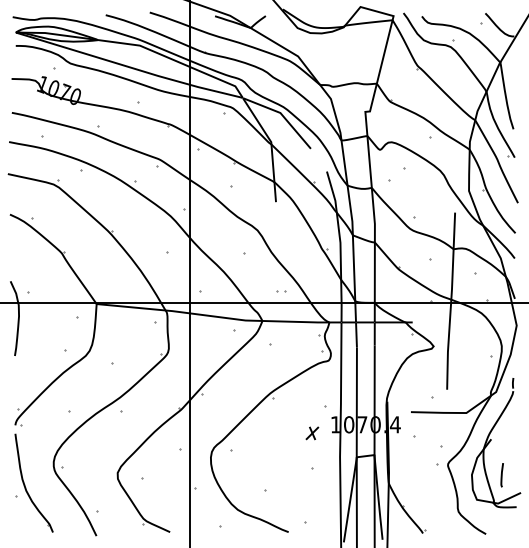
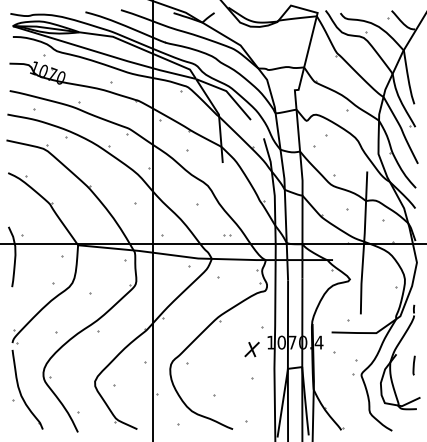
part: (312, 433) -> (252, 349), size x1.43
line: (501, 475) -> (413, 365), moved

